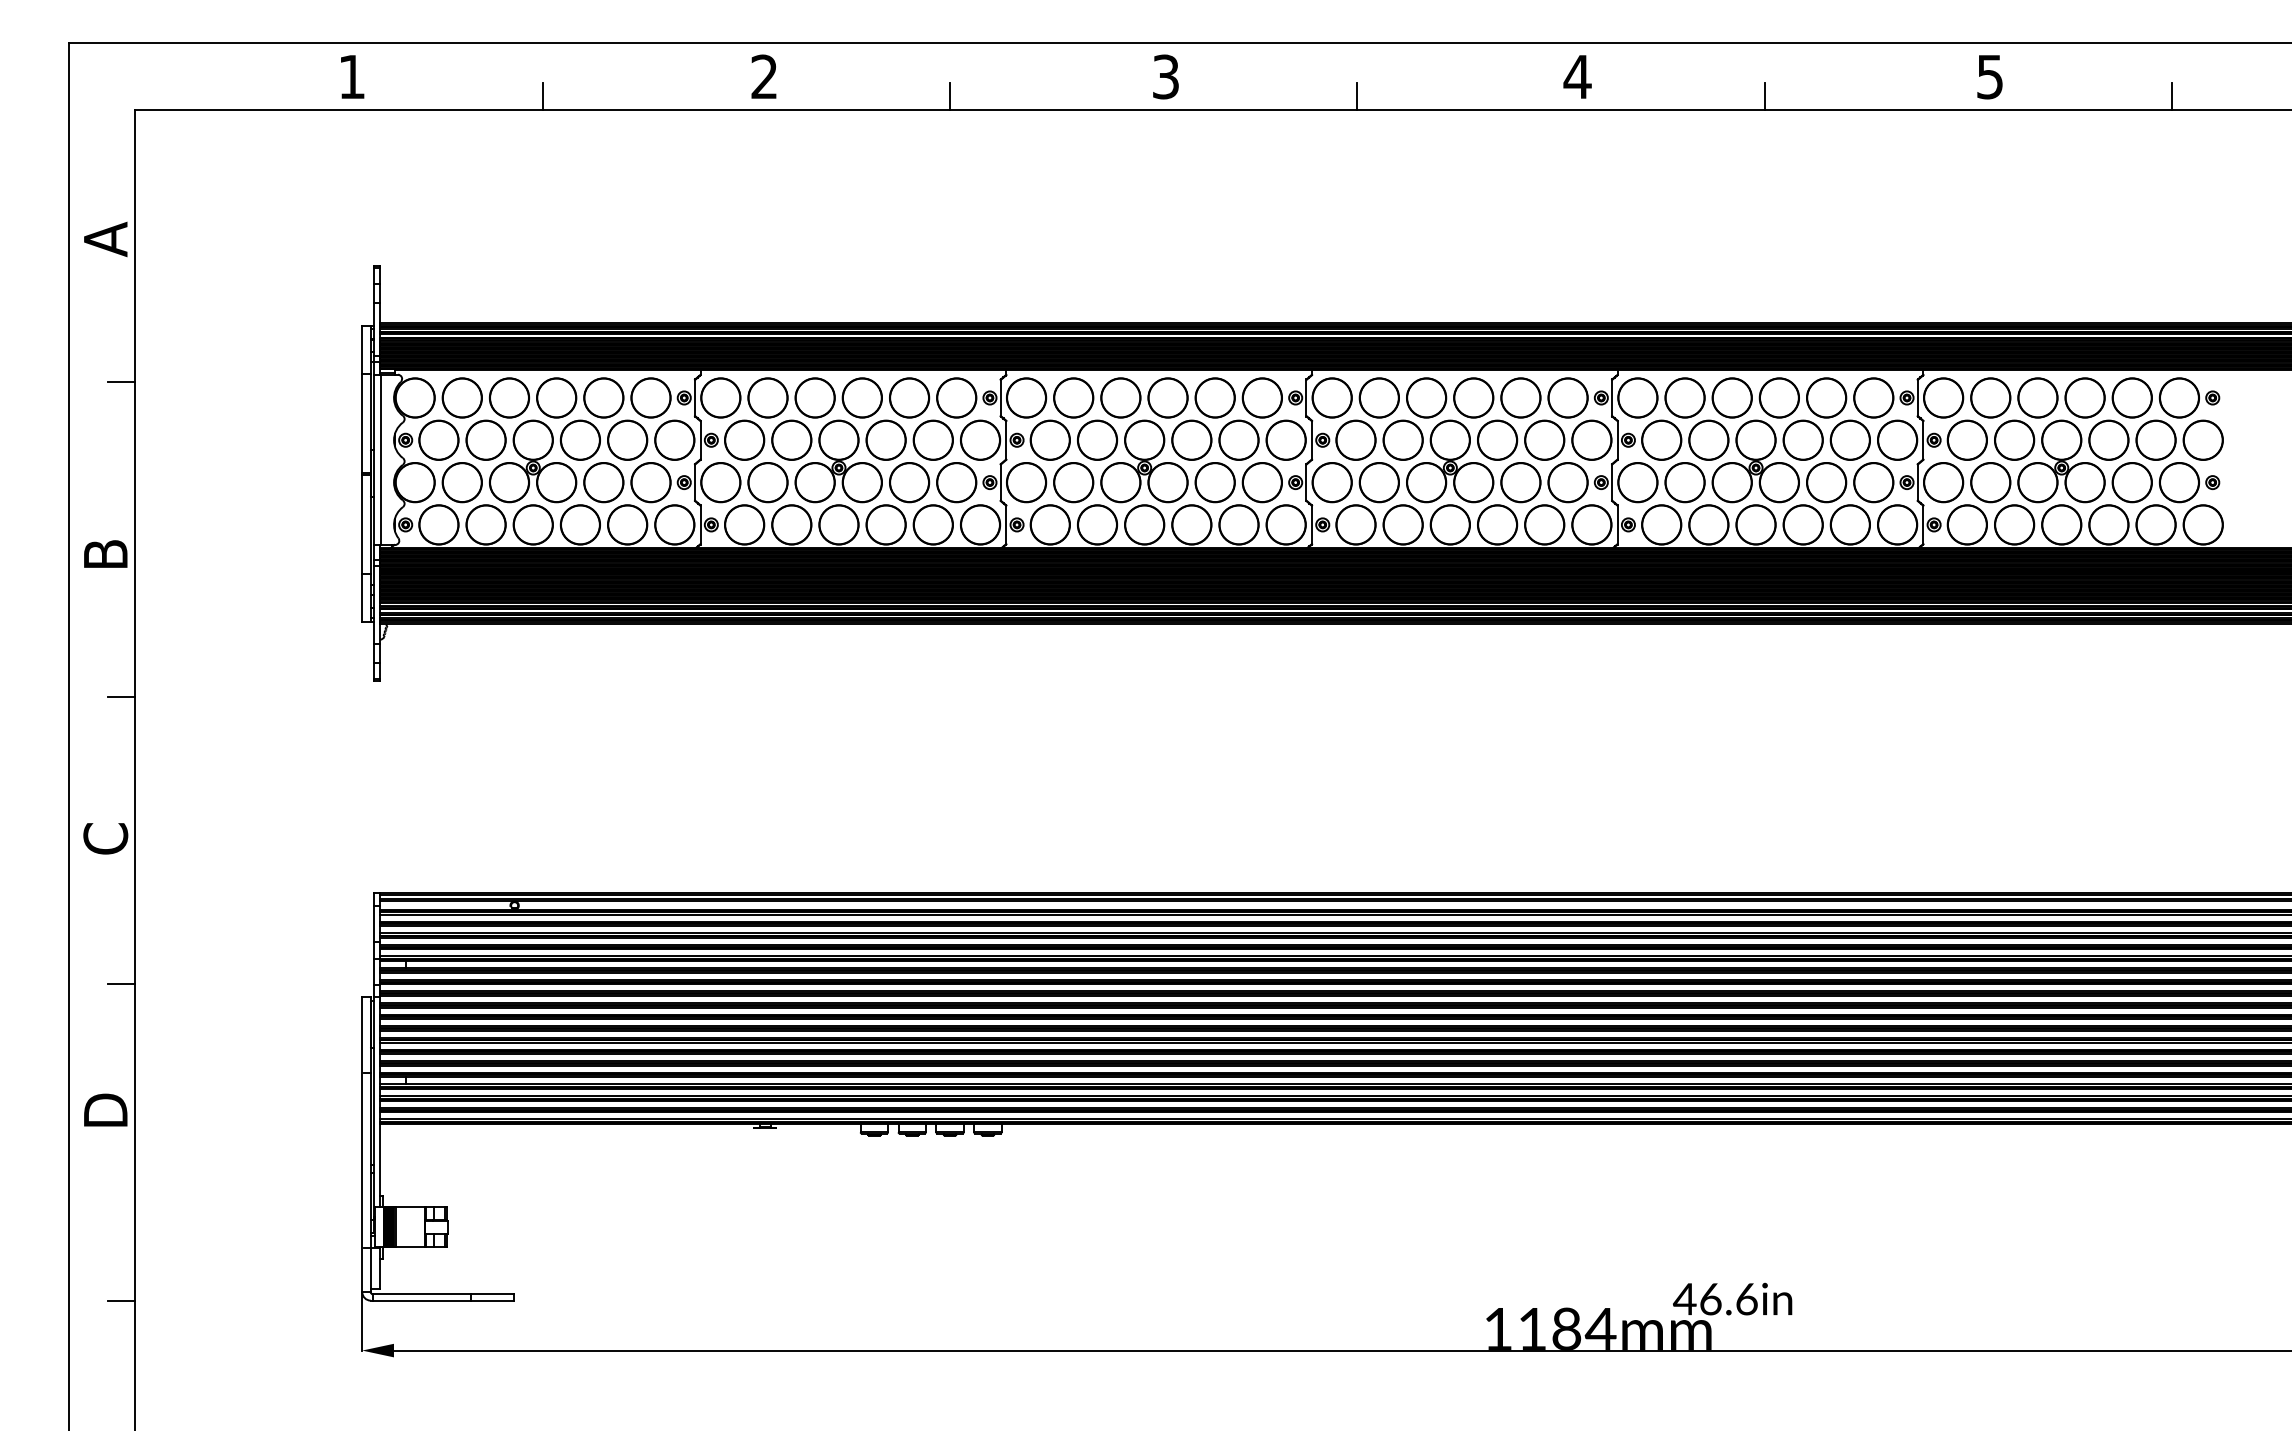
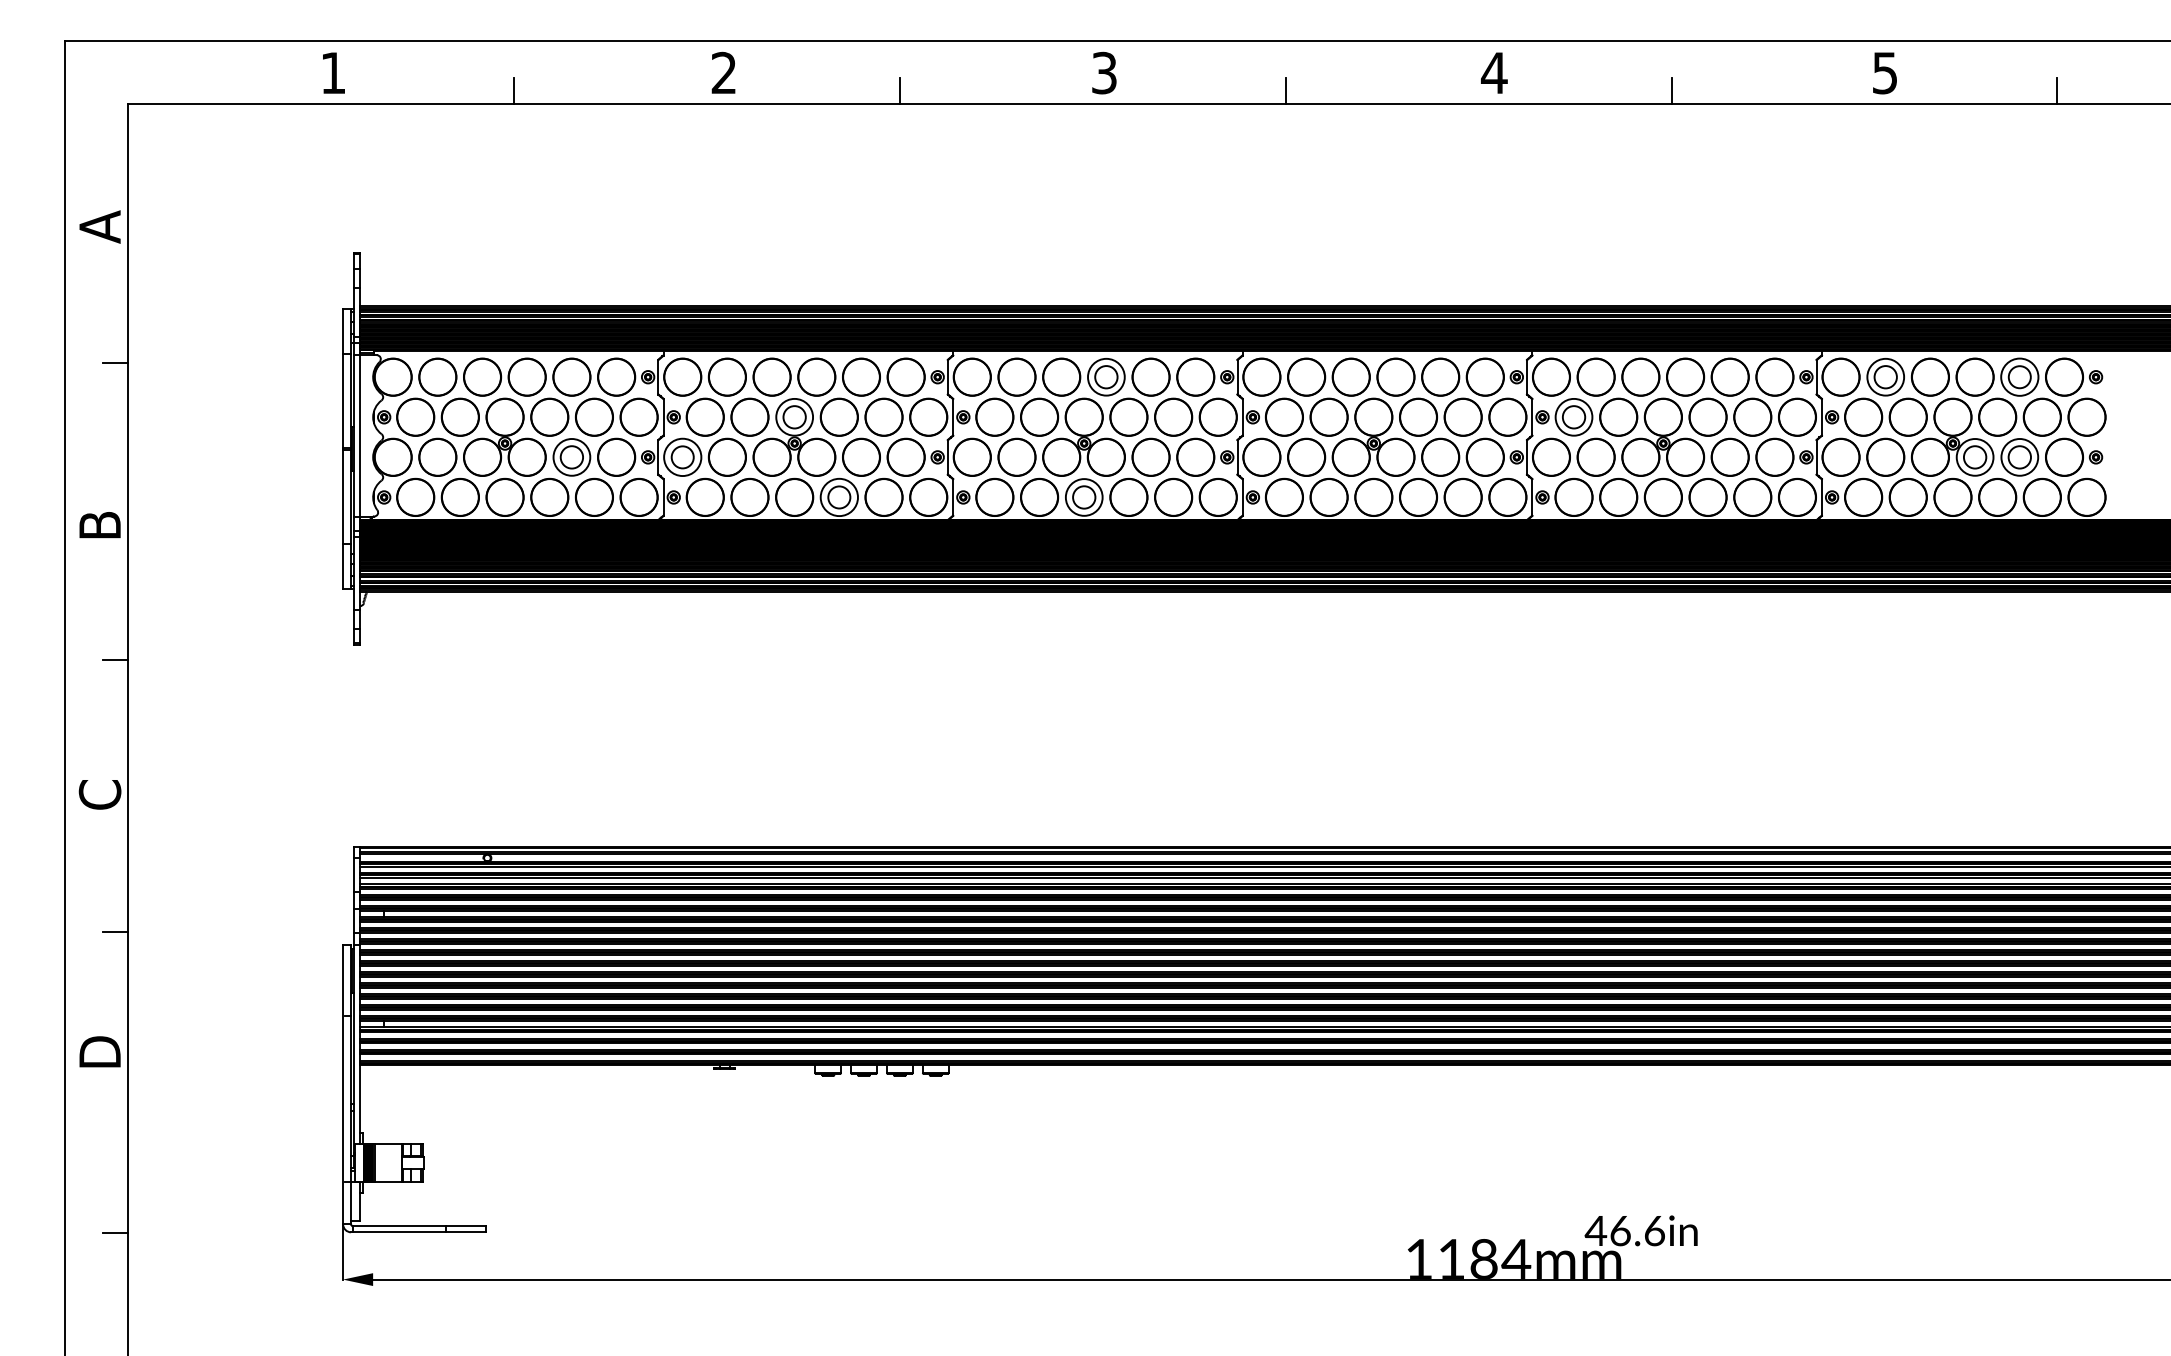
circle: (1167, 397) -> (1105, 376), size x0.6
circle: (1990, 397) -> (1885, 376), size x0.6
circle: (2131, 397) -> (2019, 376), size x0.6
circle: (838, 439) -> (794, 416), size x0.6
circle: (1661, 439) -> (1573, 416), size x0.6
circle: (603, 482) -> (571, 457), size x0.6
circle: (720, 482) -> (682, 457), size x0.6
circle: (2084, 482) -> (1974, 457), size x0.6
circle: (2131, 482) -> (2019, 457), size x0.6
circle: (885, 524) -> (838, 497), size x0.6
circle: (1144, 524) -> (1084, 497), size x0.6

